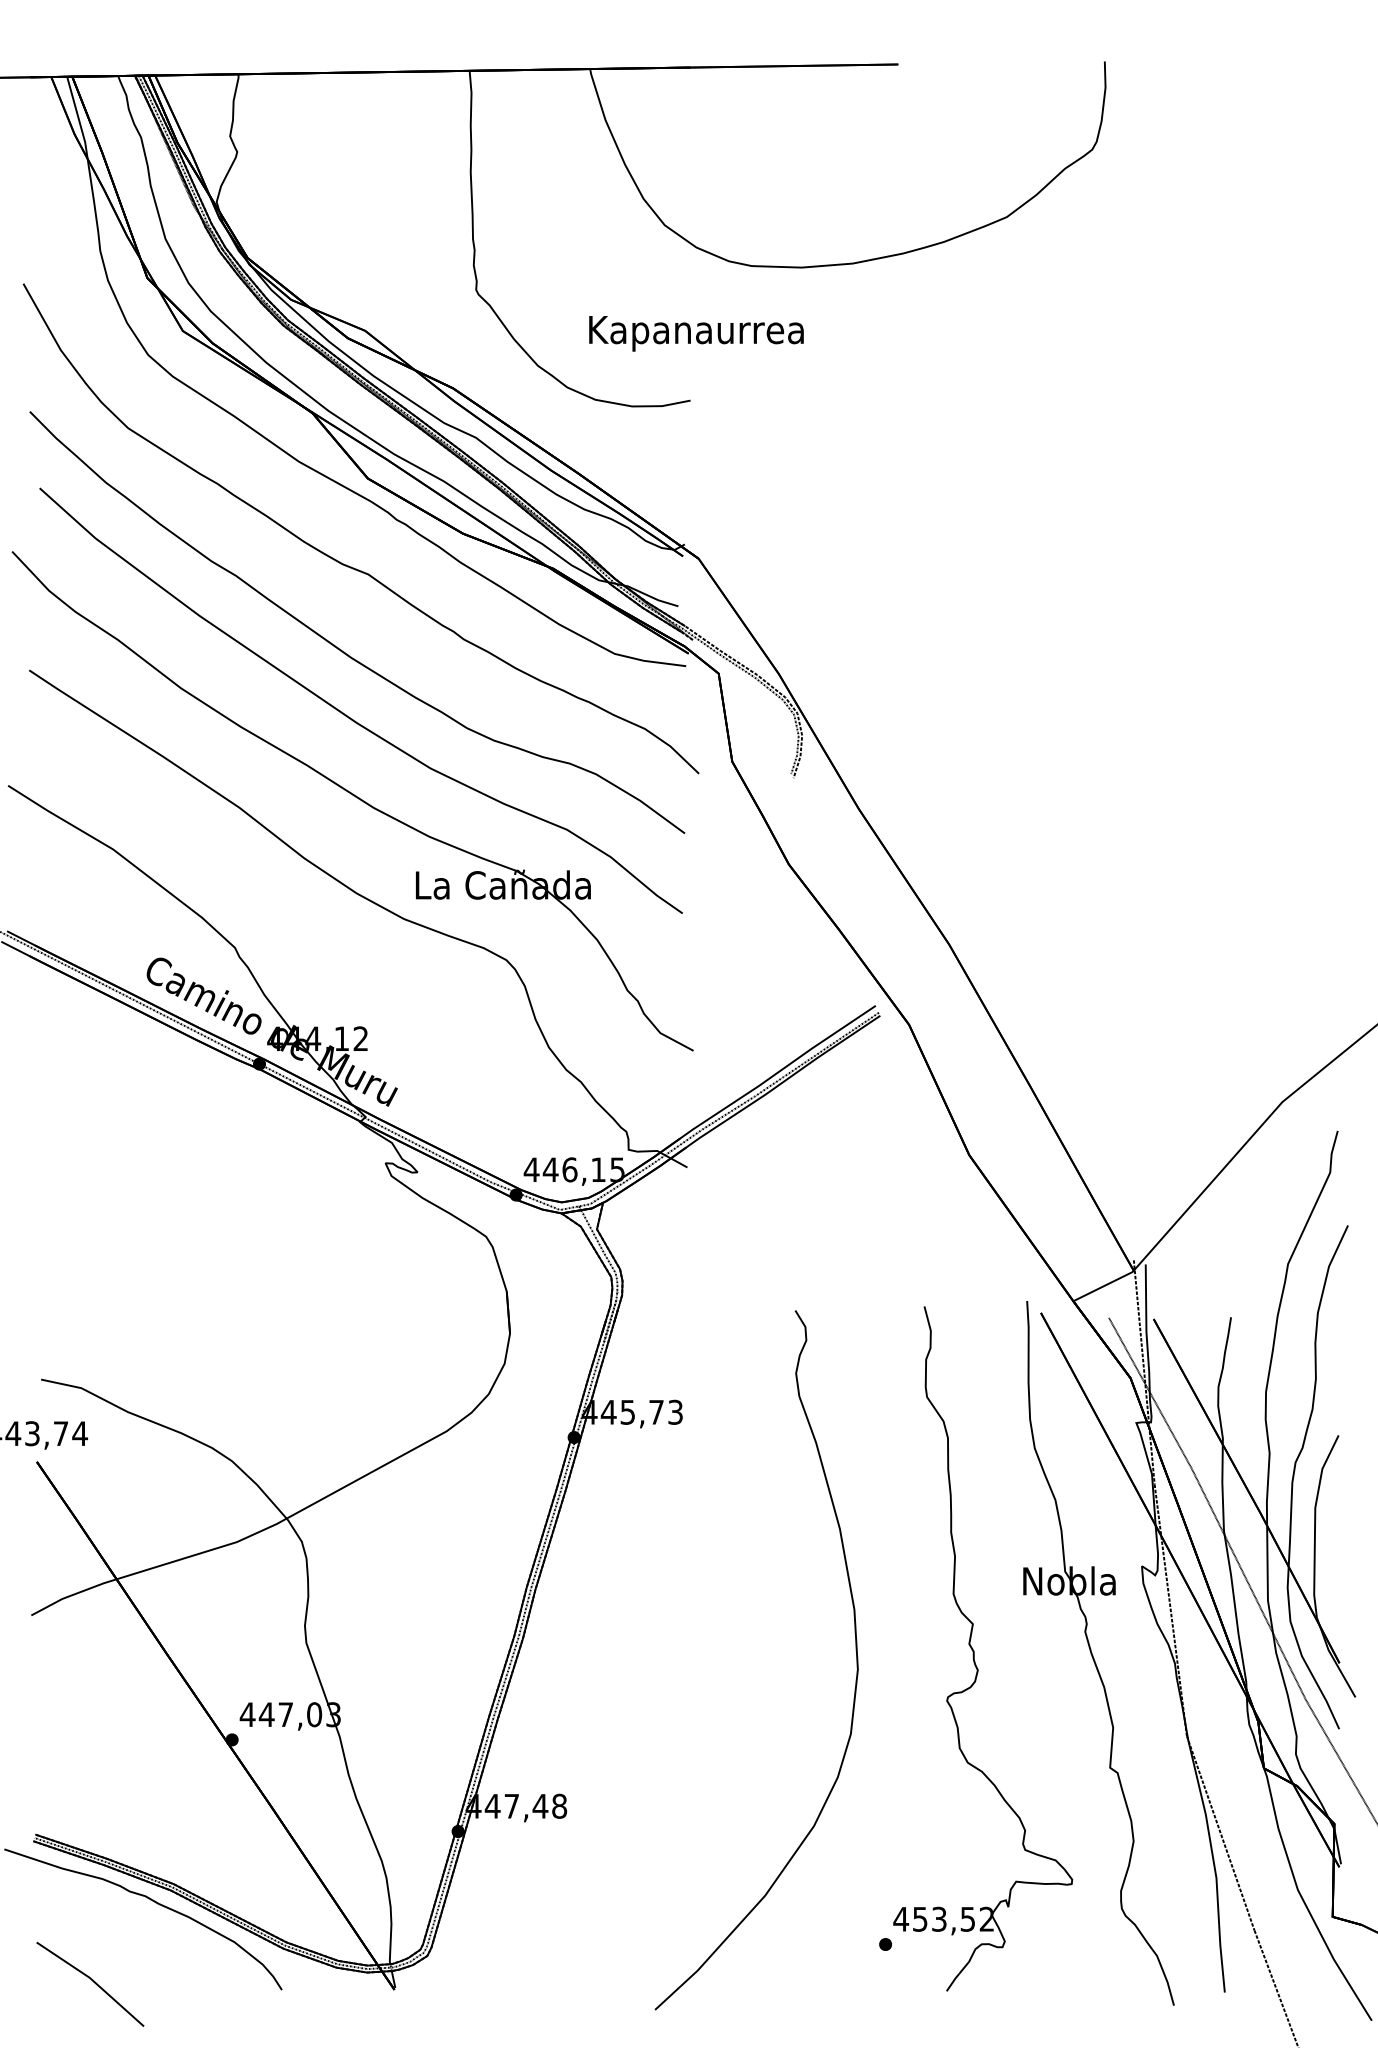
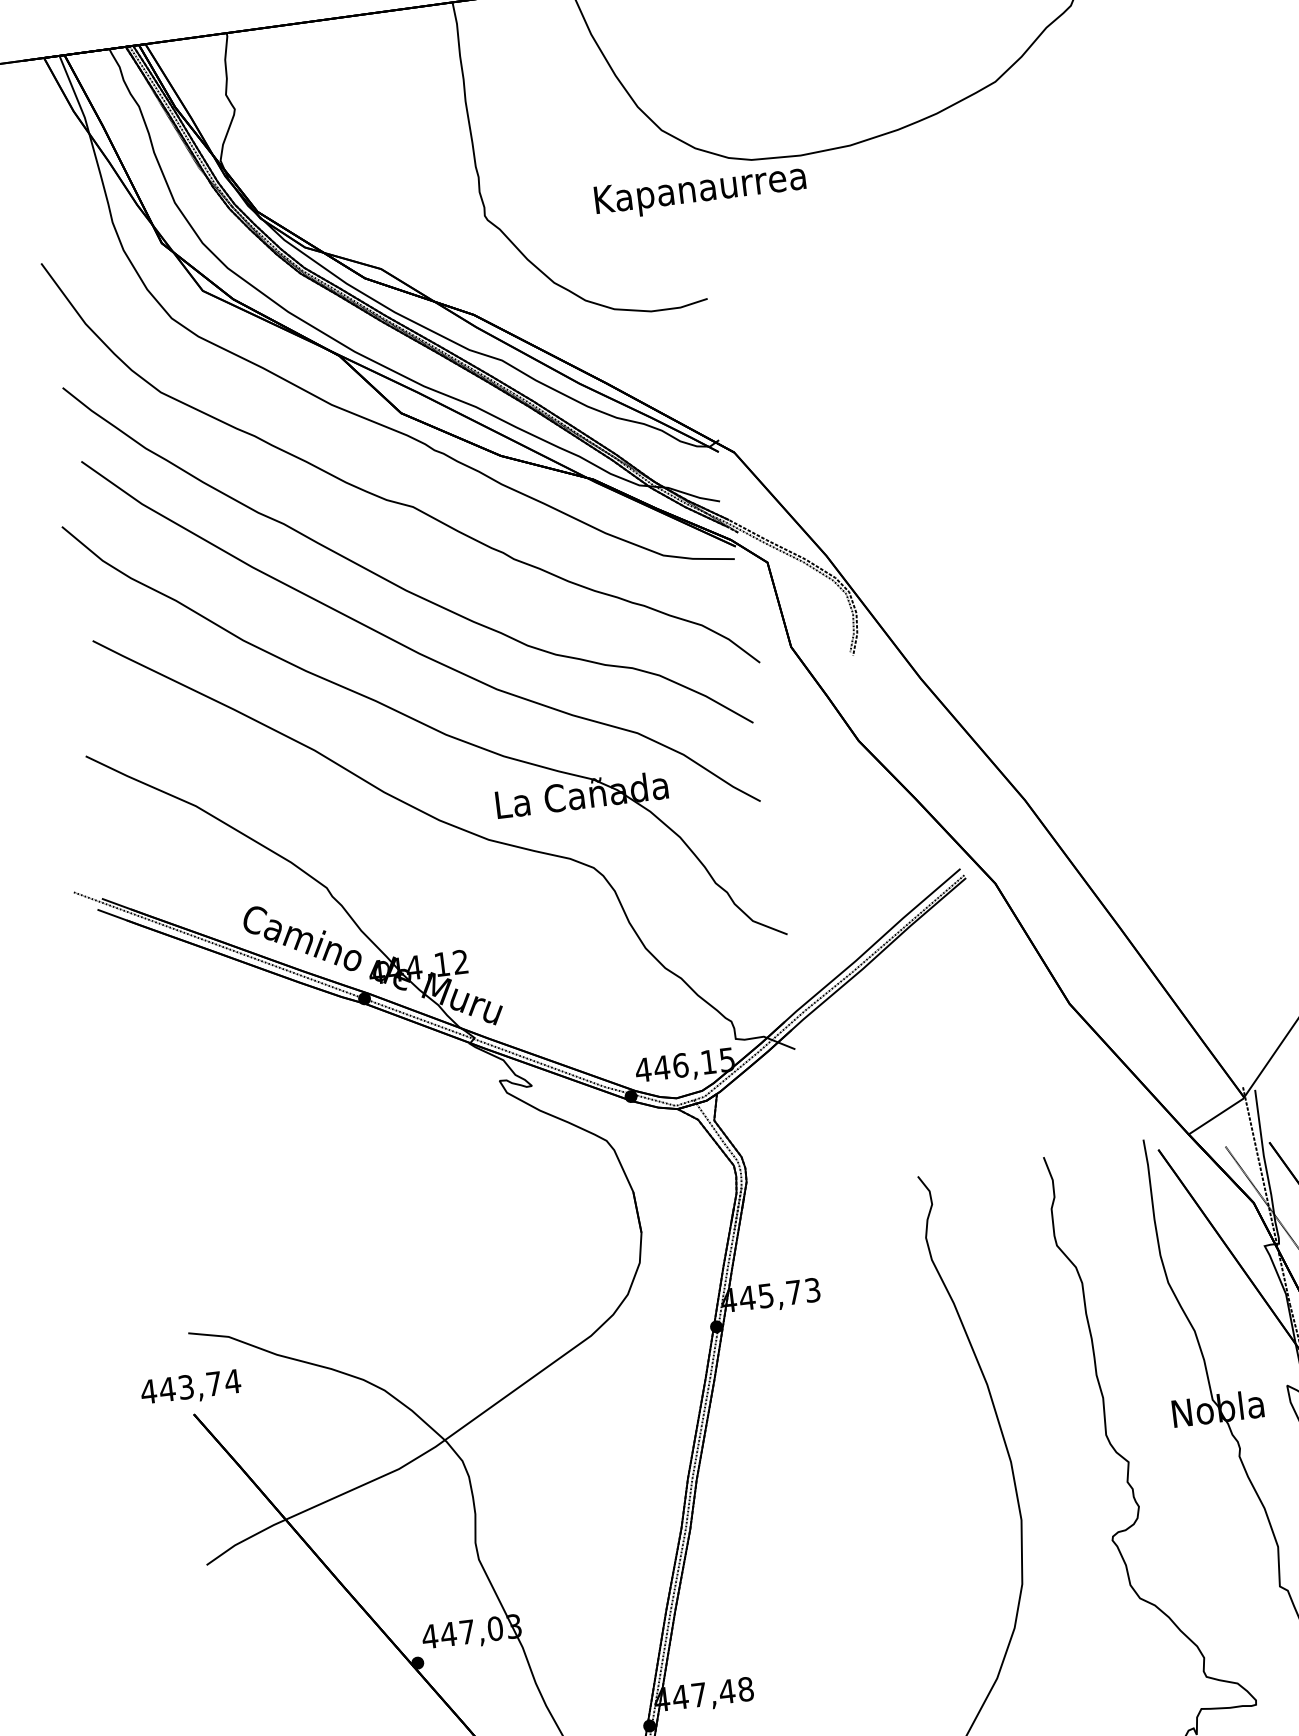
text: (696, 333) -> (700, 191), moved

